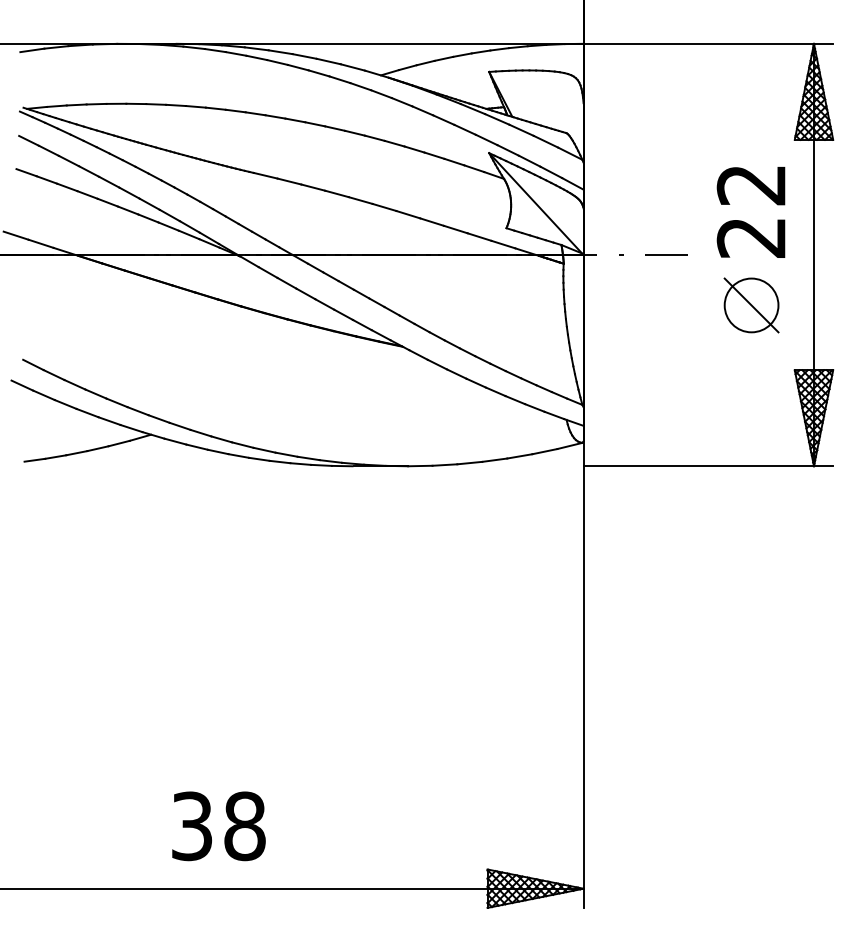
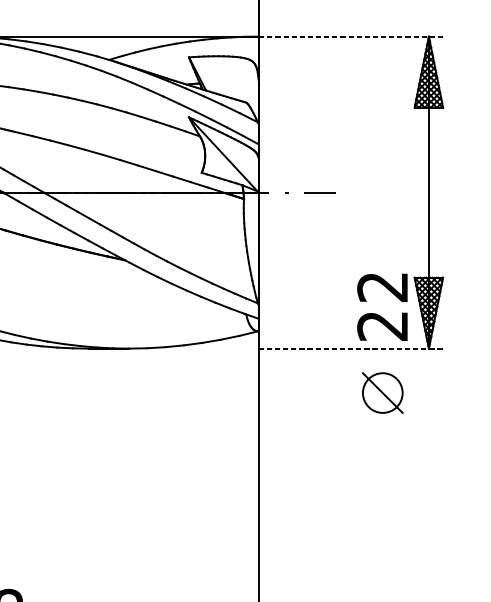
line: (708, 43) -> (350, 36), solid -> dashed
text: (750, 212) -> (381, 307), moved
part: (751, 305) -> (382, 393), moved
line: (708, 466) -> (350, 348), solid -> dashed

